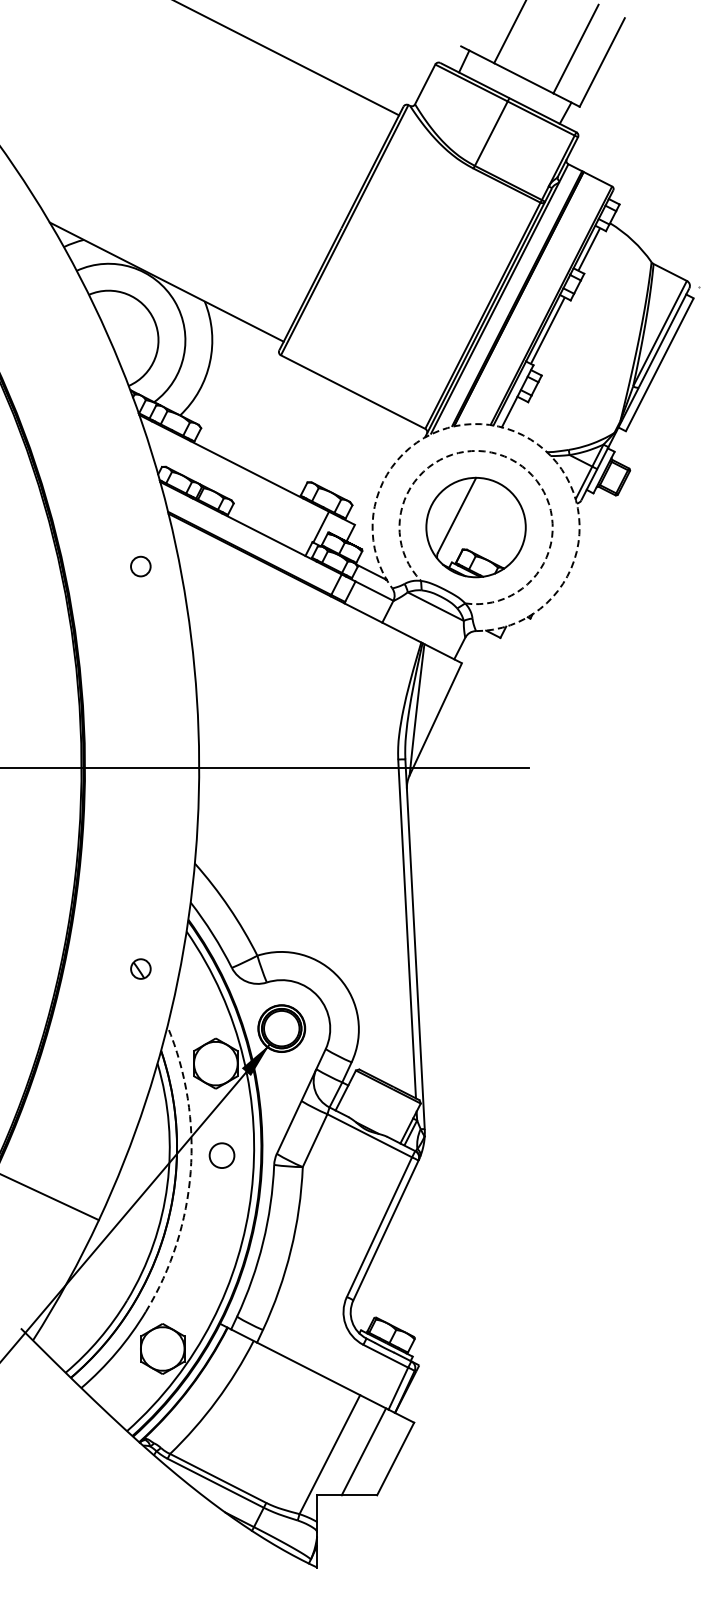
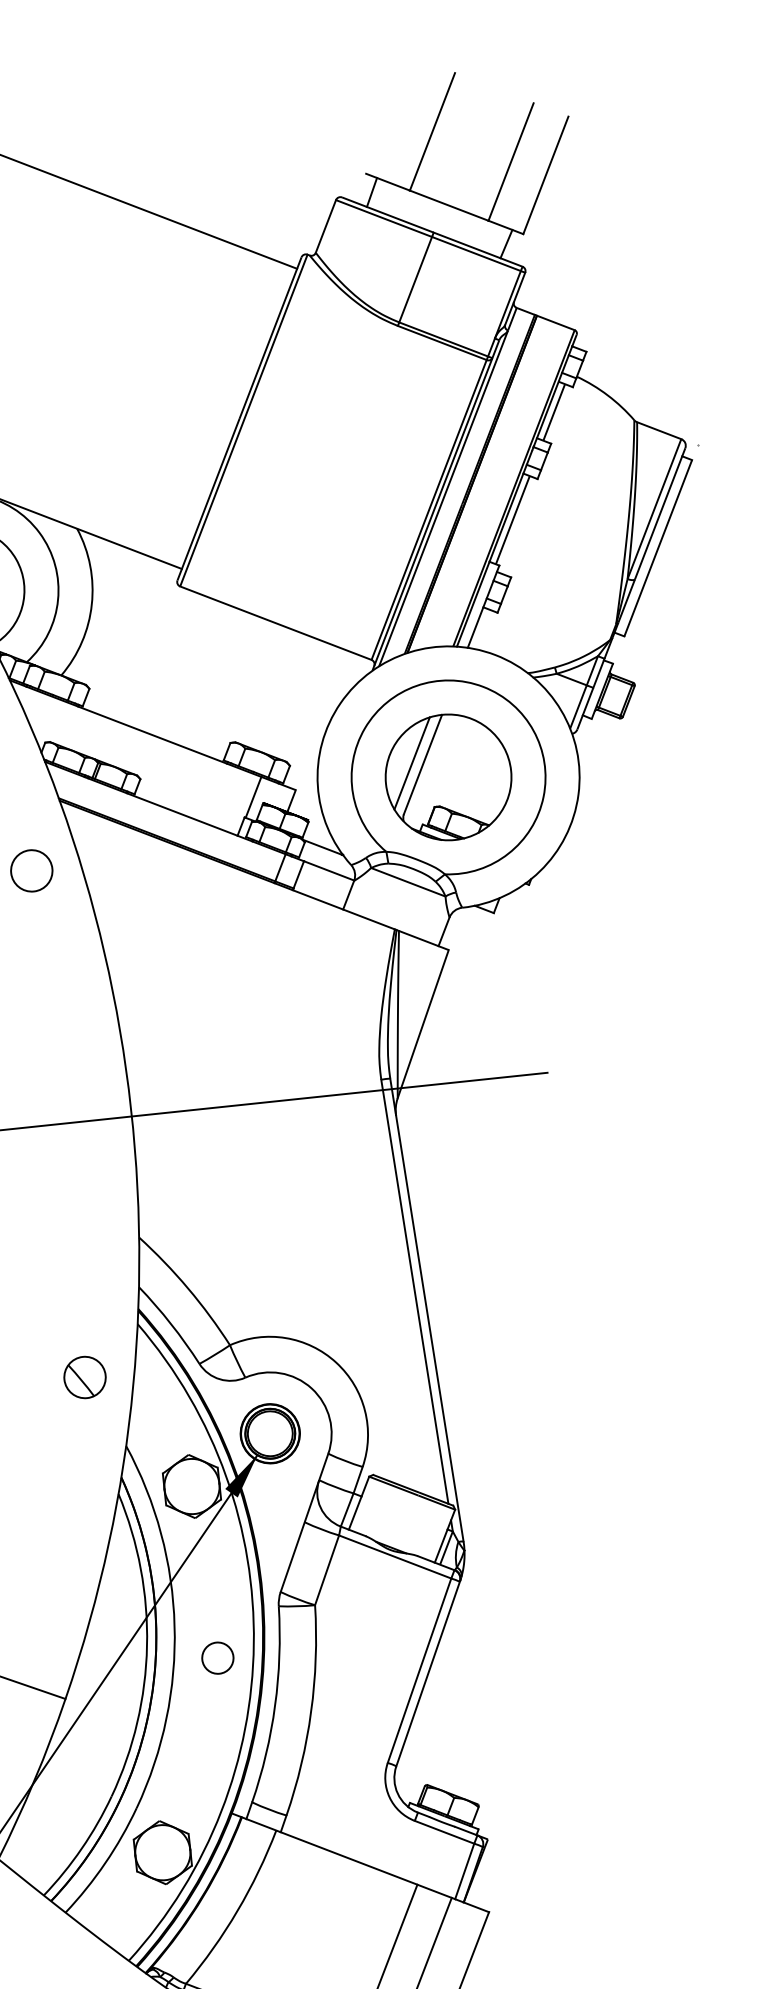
arc: (523, 435) -> (496, 655), dashed -> solid
arc: (510, 459) -> (482, 687), dashed -> solid
line: (448, 513) -> (411, 763), added
circle: (140, 566) -> (31, 870), size x1.67
part: (140, 968) -> (84, 1376), size x1.67
circle: (221, 1155) -> (217, 1658), moved
arc: (190, 1171) -> (174, 1625), dashed -> solid

